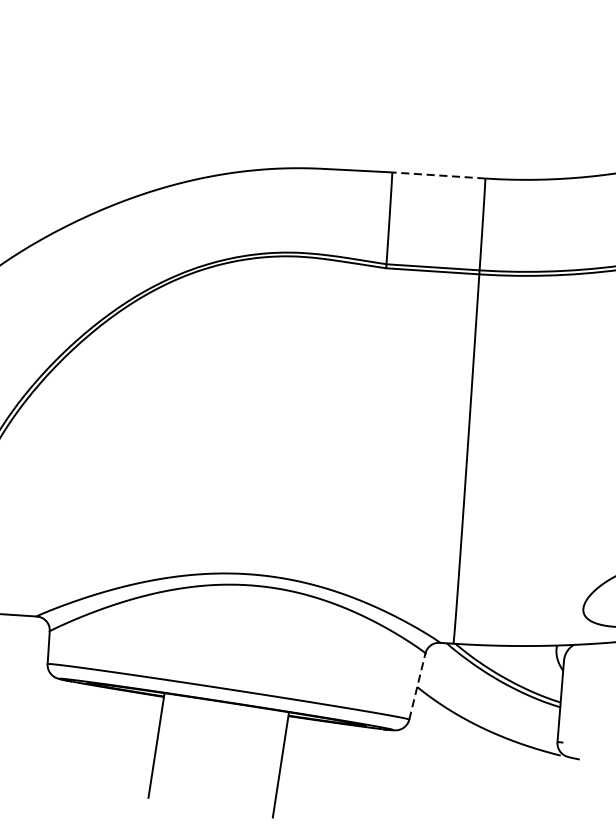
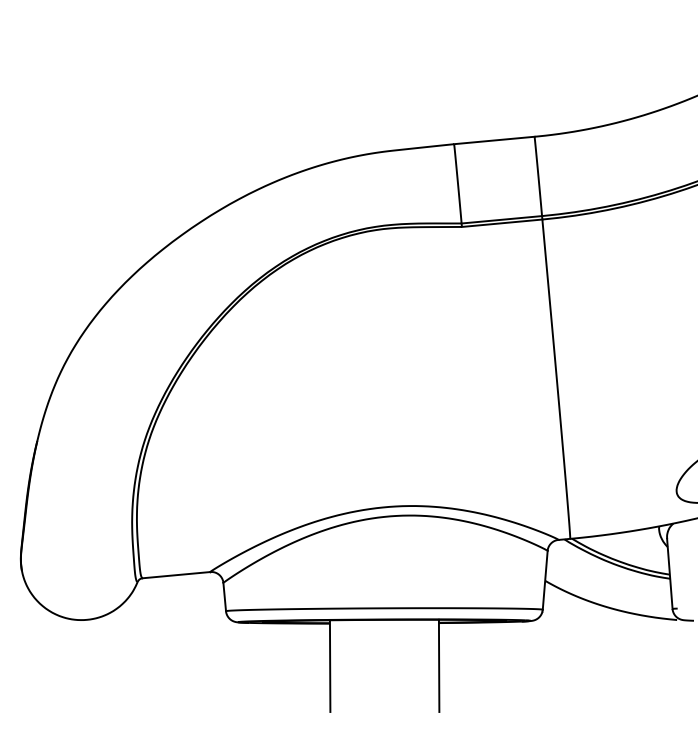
line: (437, 175) -> (493, 140), dashed -> solid
line: (417, 685) -> (545, 579), dashed -> solid

